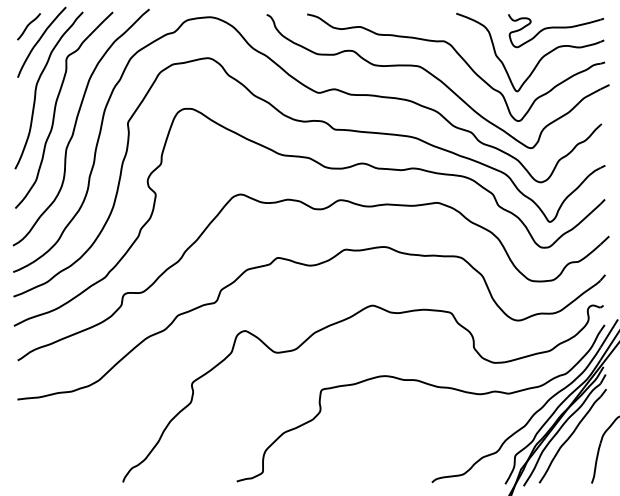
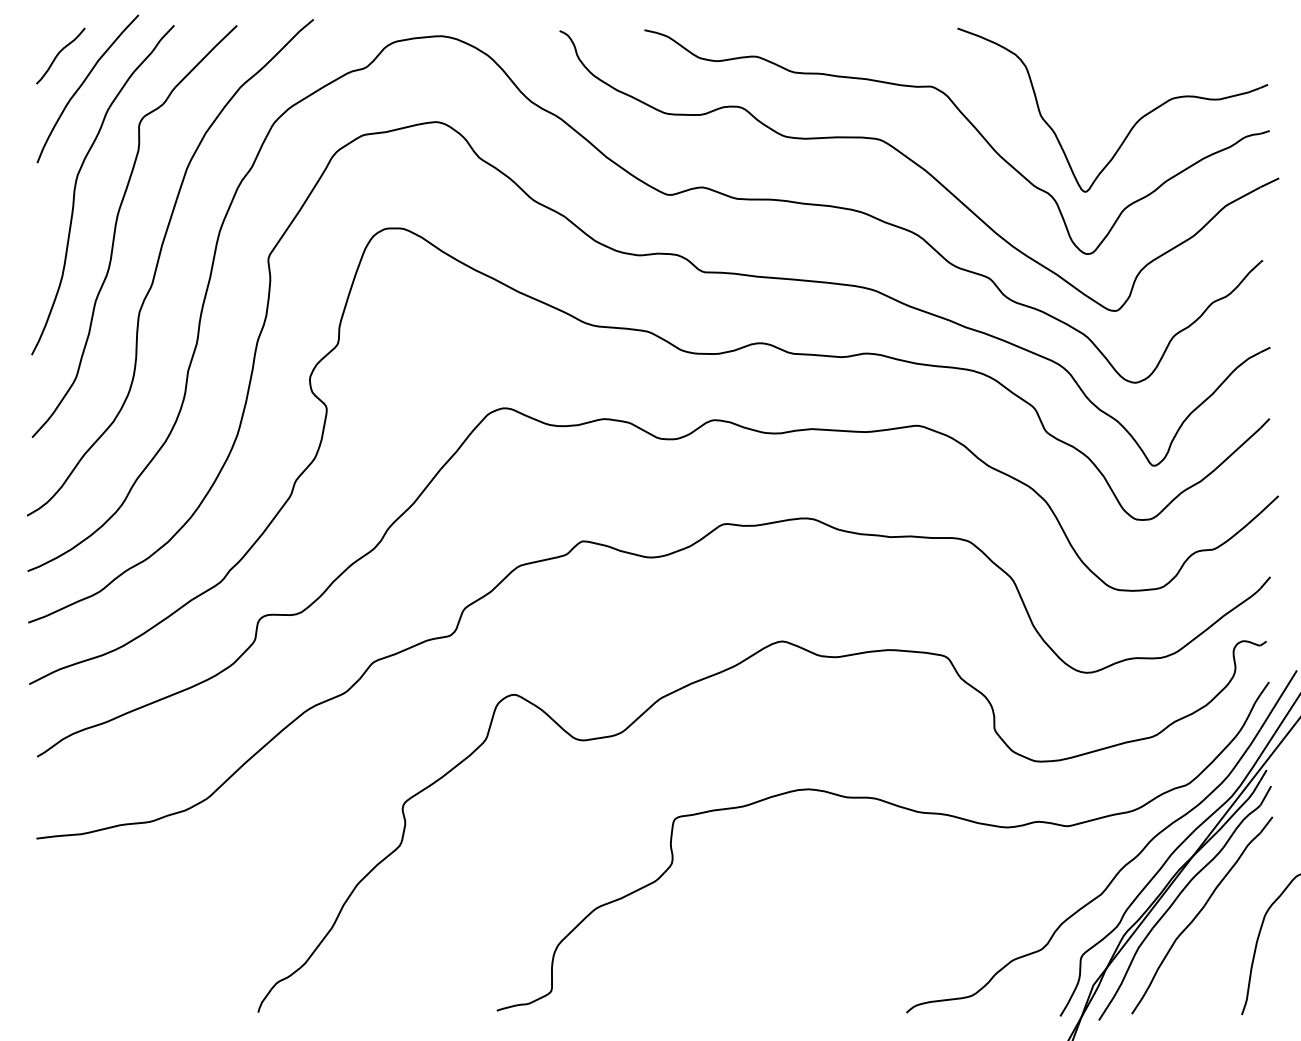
part: (556, 31) -> (1167, 66), removed

